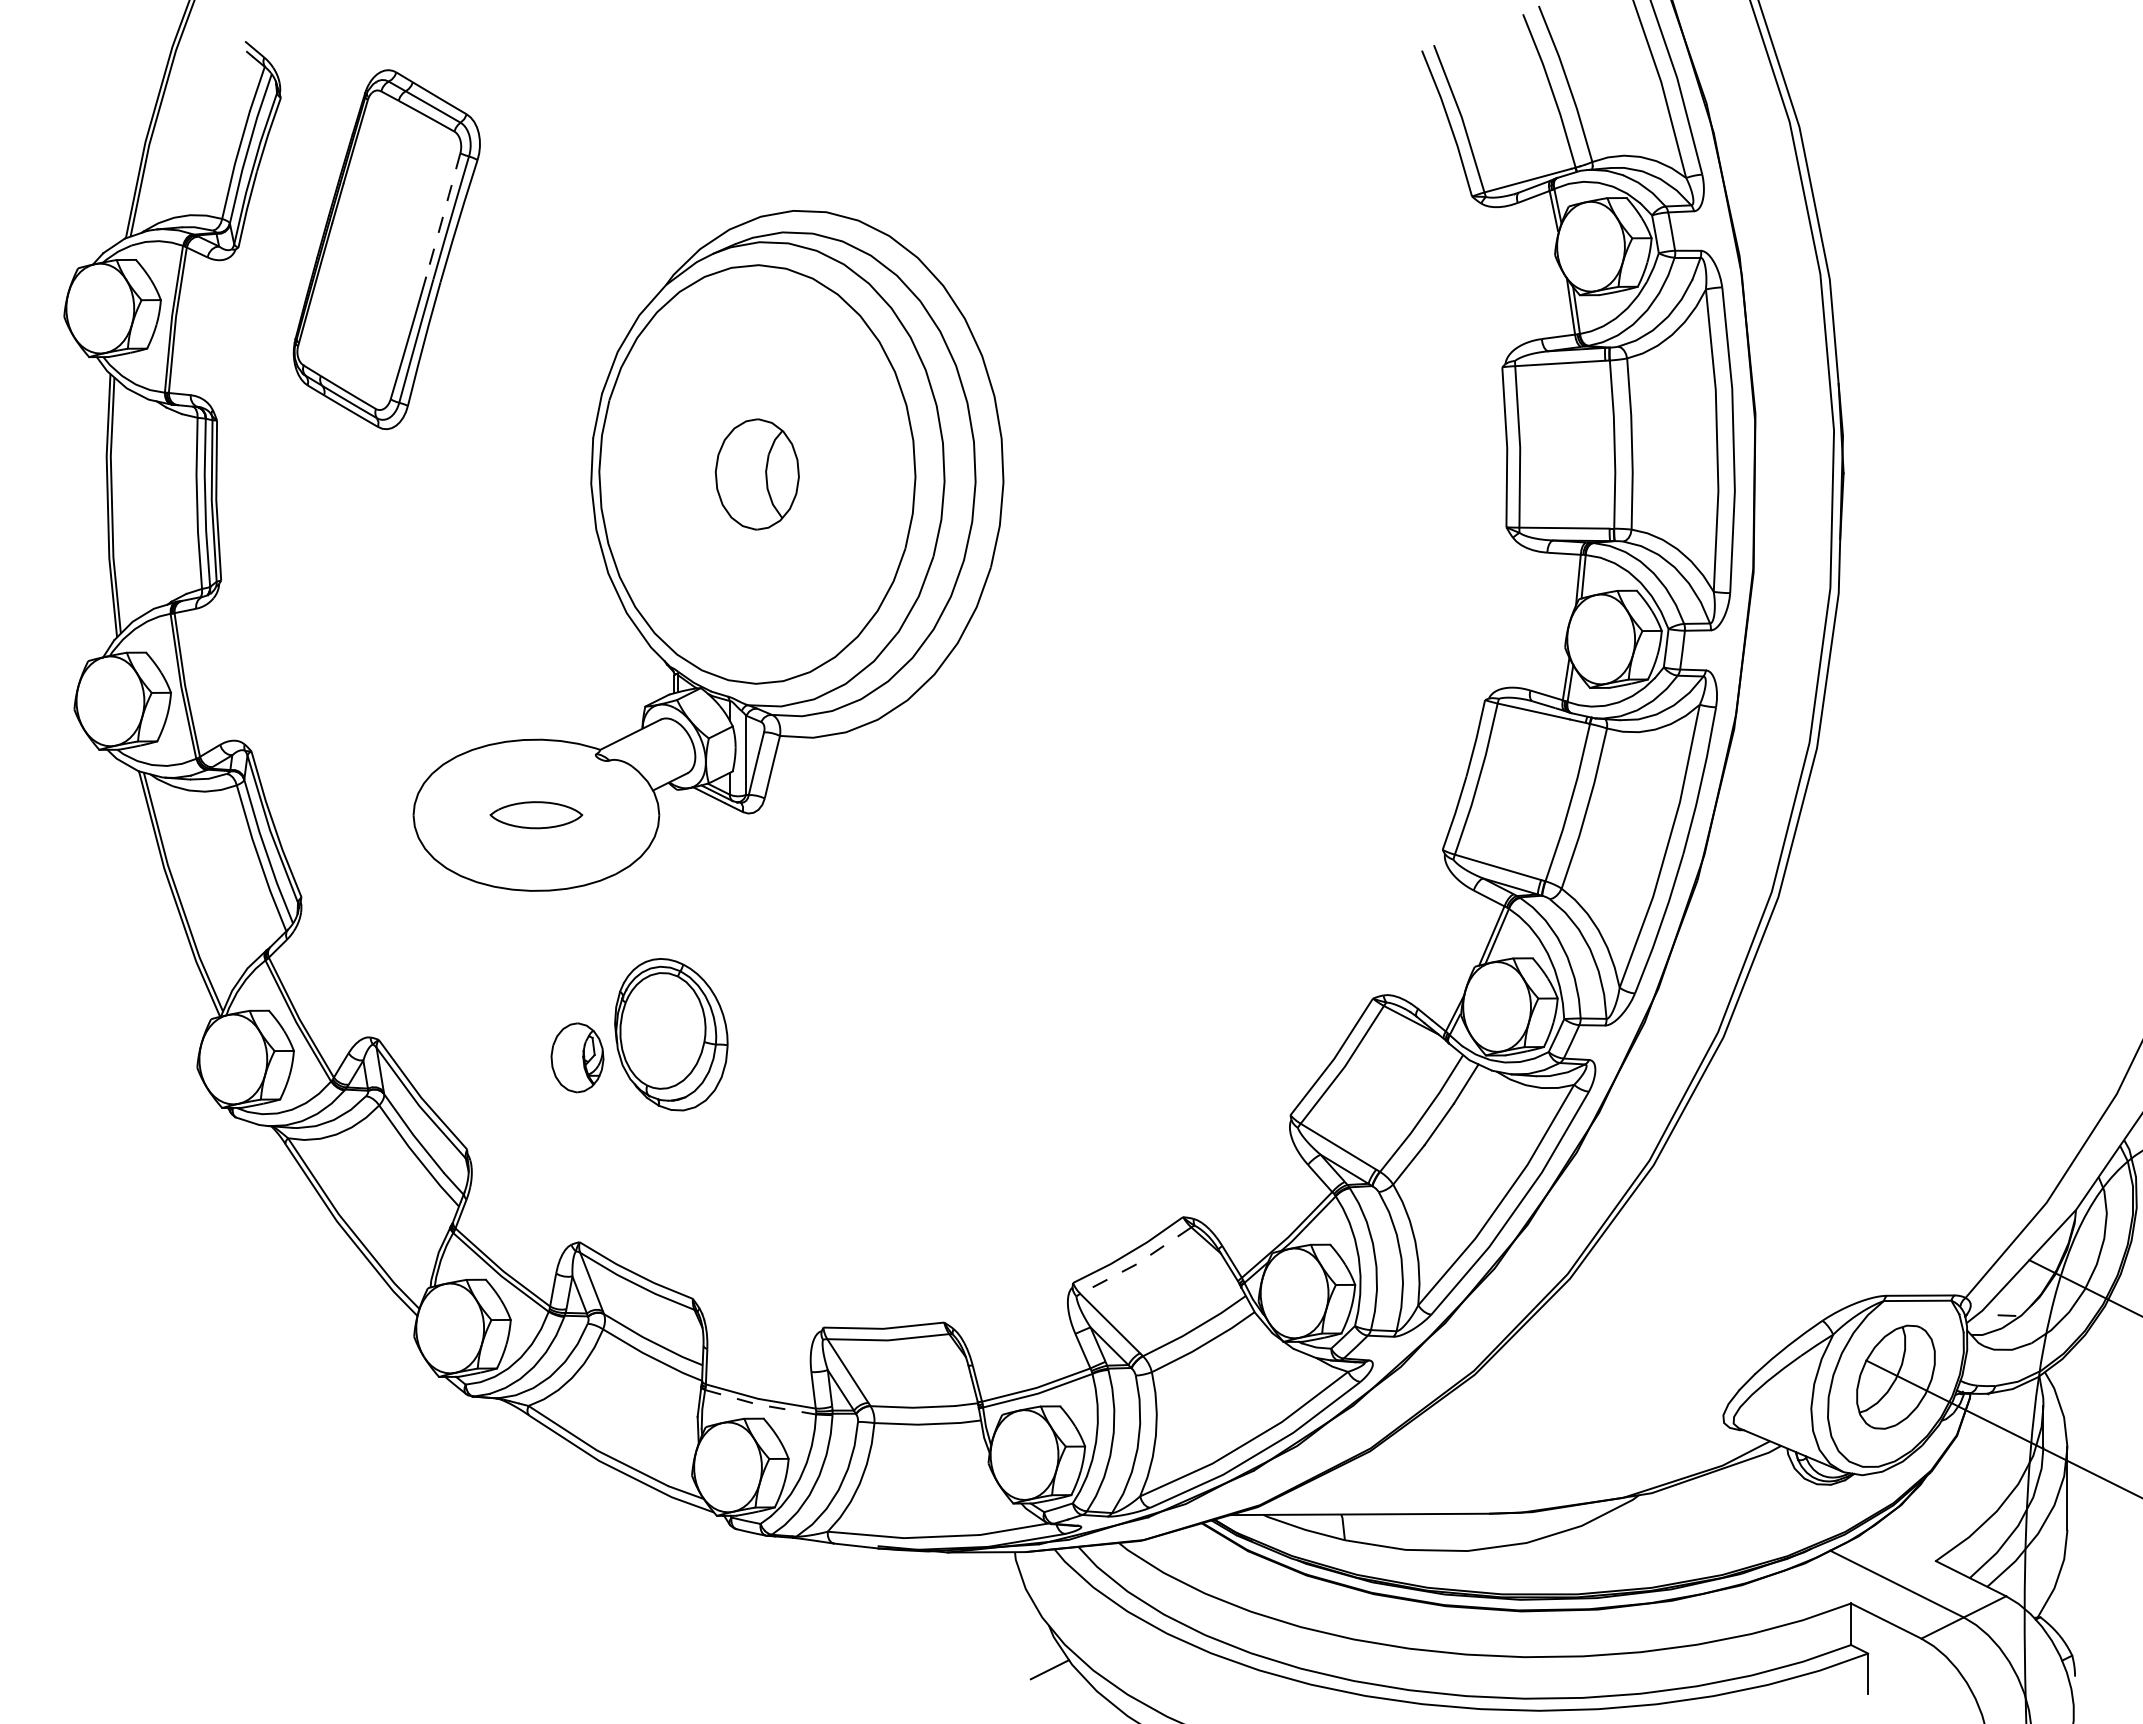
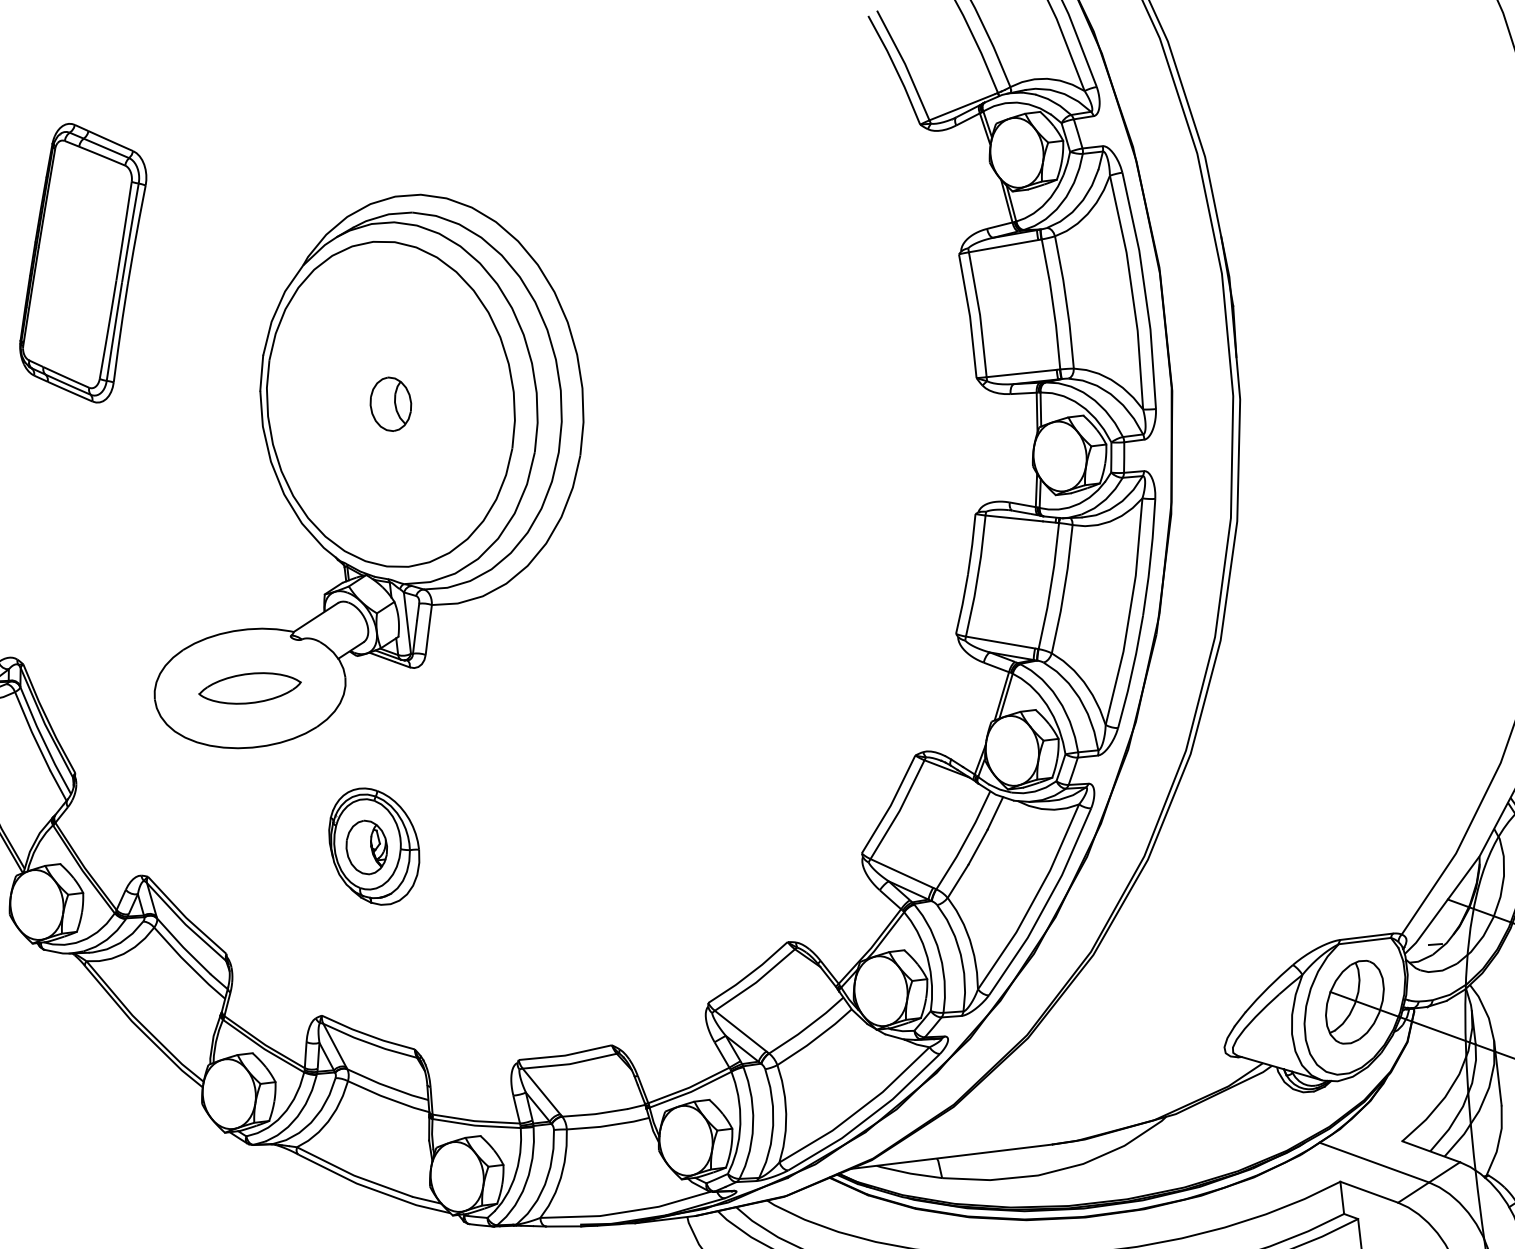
line: (443, 215) -> (124, 231), dashed -> solid
part: (757, 474) -> (390, 404), size x0.62
part: (536, 814) -> (250, 687), size x1.43
part: (577, 1057) -> (366, 847), moved
line: (1137, 1264) -> (756, 982), dashed -> solid
line: (759, 1404) -> (475, 1125), dashed -> solid

